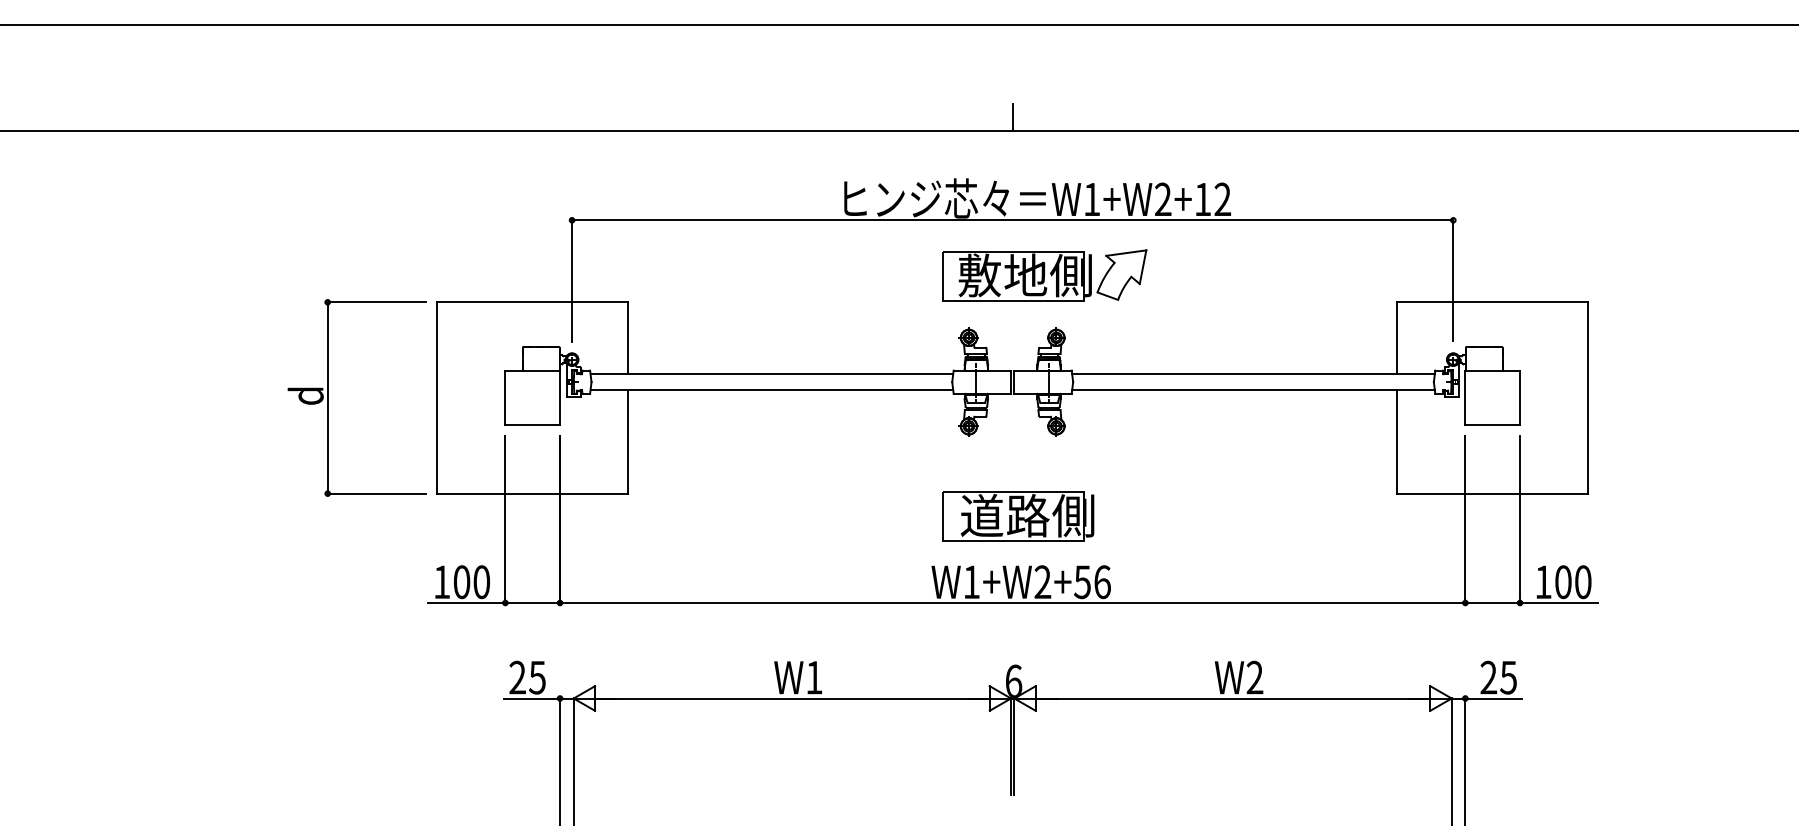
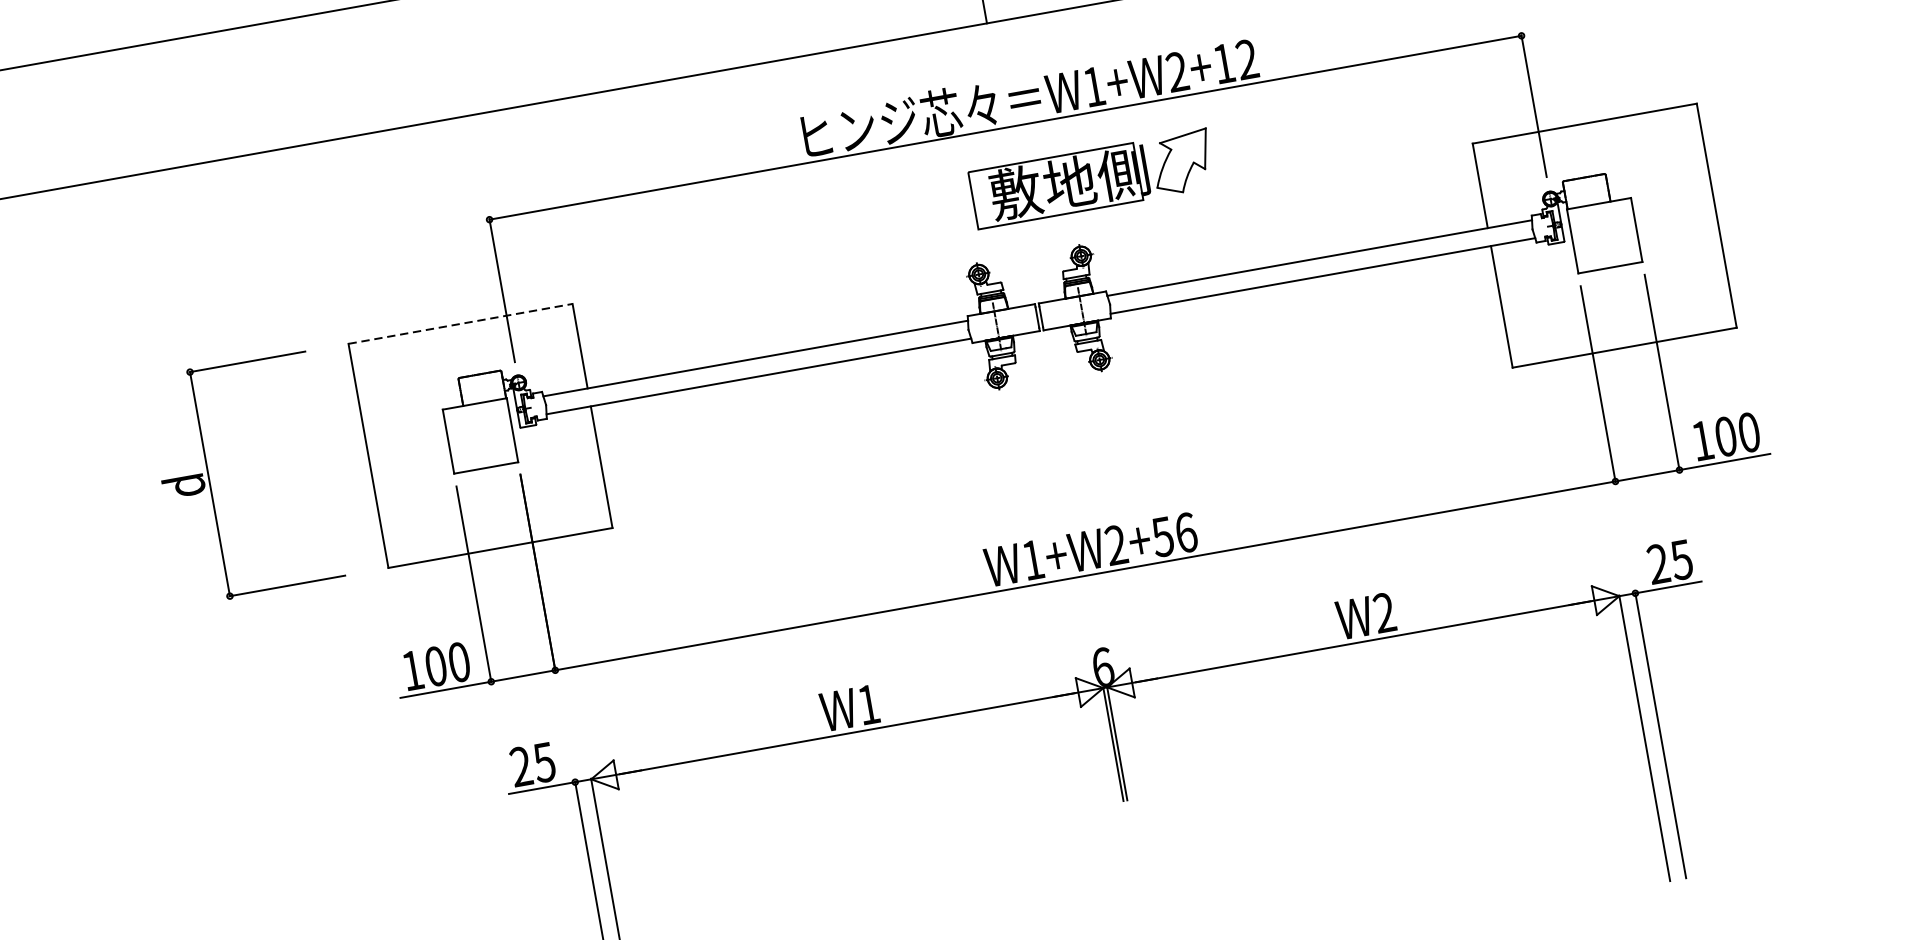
part: (1044, 275) -> (1091, 179), moved
line: (532, 302) -> (460, 324), solid -> dashed
part: (328, 397) -> (210, 483), moved
part: (1018, 516) -> (1074, 473), removed

